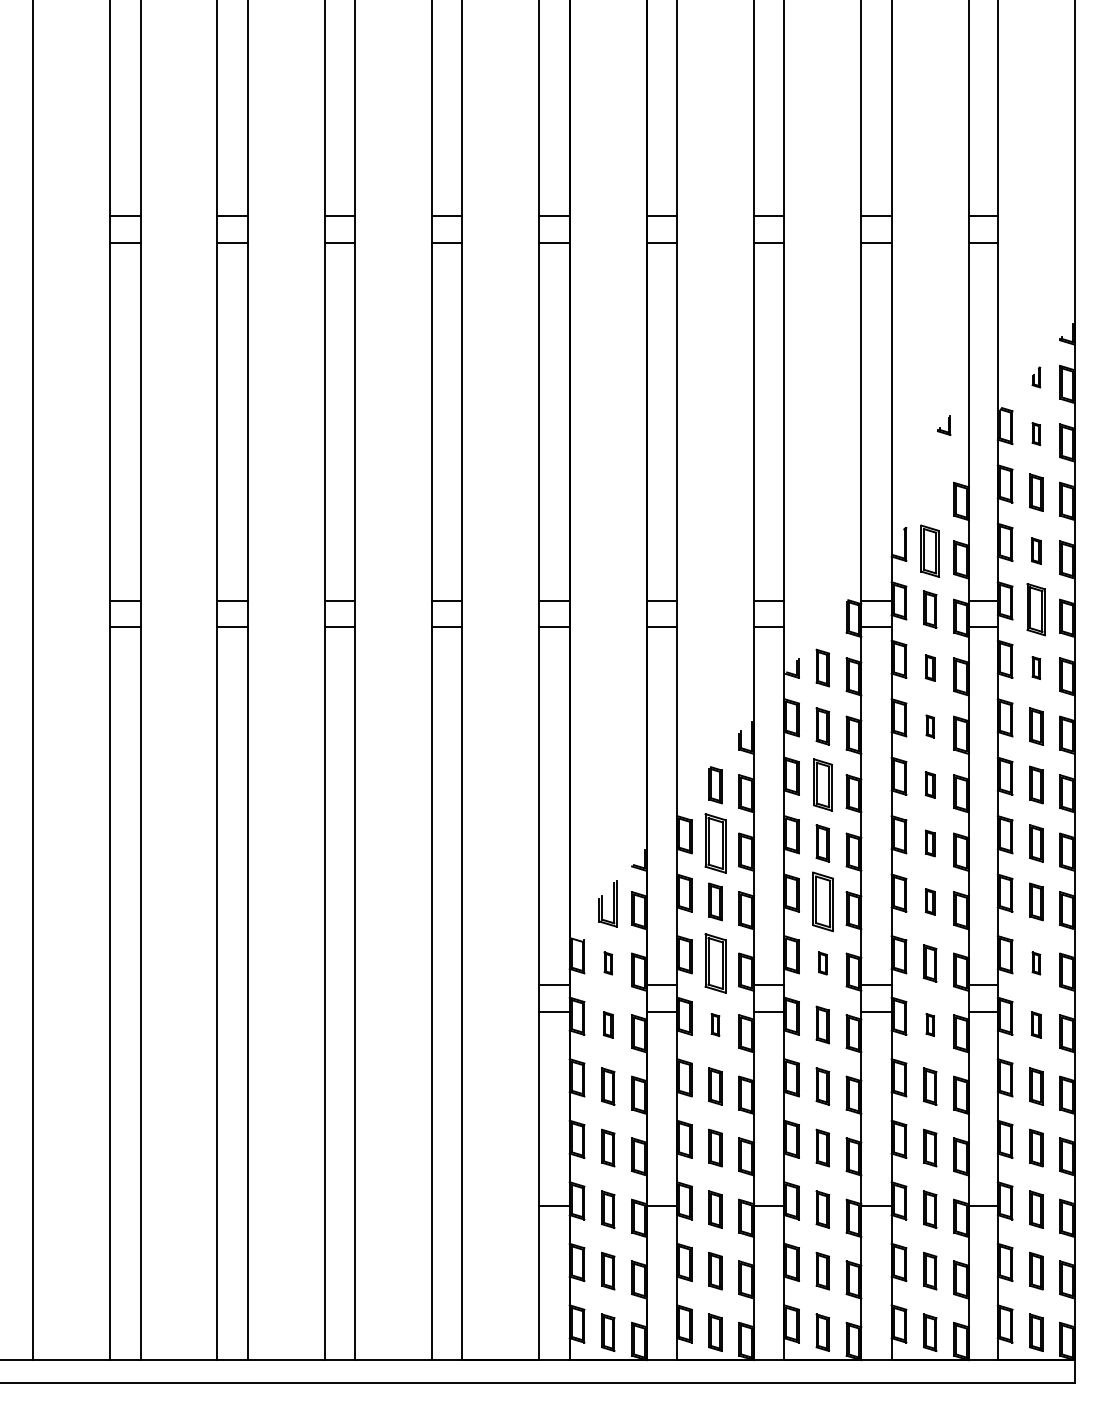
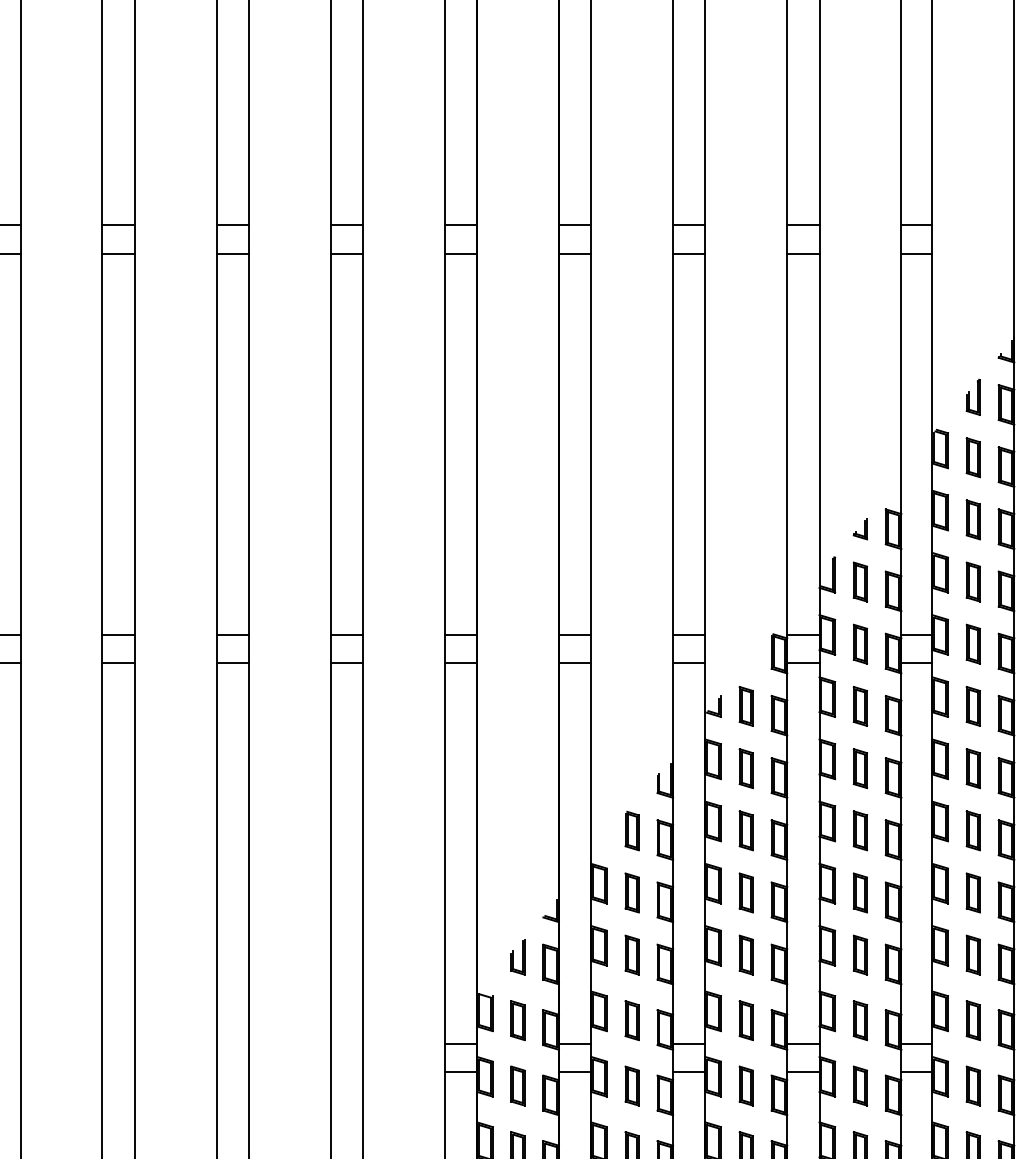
part: (1036, 377) -> (973, 397), size x1.67
part: (944, 425) -> (860, 529), moved
part: (1036, 433) -> (973, 456), size x1.67
part: (930, 550) -> (860, 581), size x0.71
part: (1036, 550) -> (973, 581), size x1.43
part: (1036, 609) -> (973, 644), size x0.71
part: (930, 667) -> (860, 705), size x1.43
part: (1036, 667) -> (973, 705), size x1.67
part: (930, 726) -> (860, 768), size x1.67
part: (822, 784) -> (745, 830), size x0.71
part: (930, 784) -> (860, 830), size x1.43
part: (715, 843) -> (632, 893), size x0.62
part: (930, 843) -> (860, 893), size x1.43
part: (822, 901) -> (745, 954), size x0.62
part: (930, 901) -> (860, 954), size x1.43
part: (608, 903) -> (518, 956), size x0.71
part: (608, 963) -> (518, 1020), size x1.67
part: (715, 963) -> (632, 1020), size x0.62
part: (822, 963) -> (745, 1020), size x1.67
part: (1036, 963) -> (973, 1020), size x1.67
part: (608, 1024) -> (518, 1085), size x1.43
part: (715, 1024) -> (632, 1085), size x1.67
part: (930, 1024) -> (860, 1085), size x1.67
part: (1036, 1024) -> (973, 1085), size x1.43

